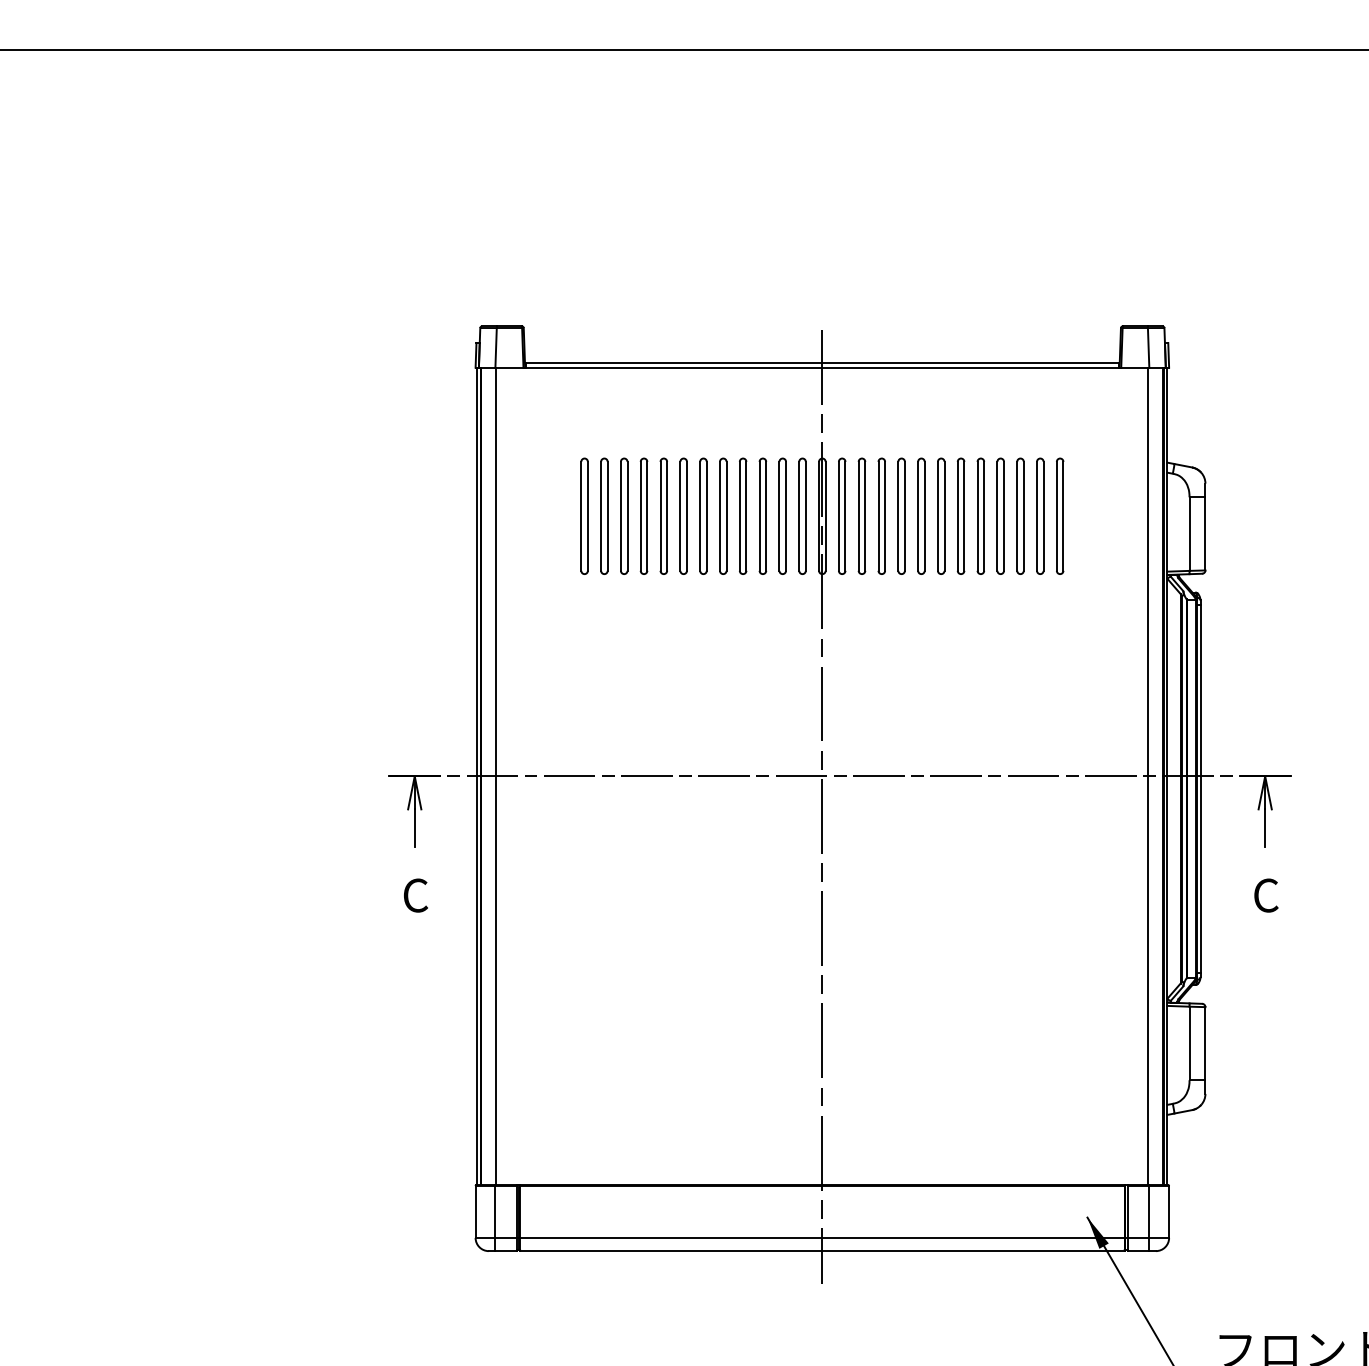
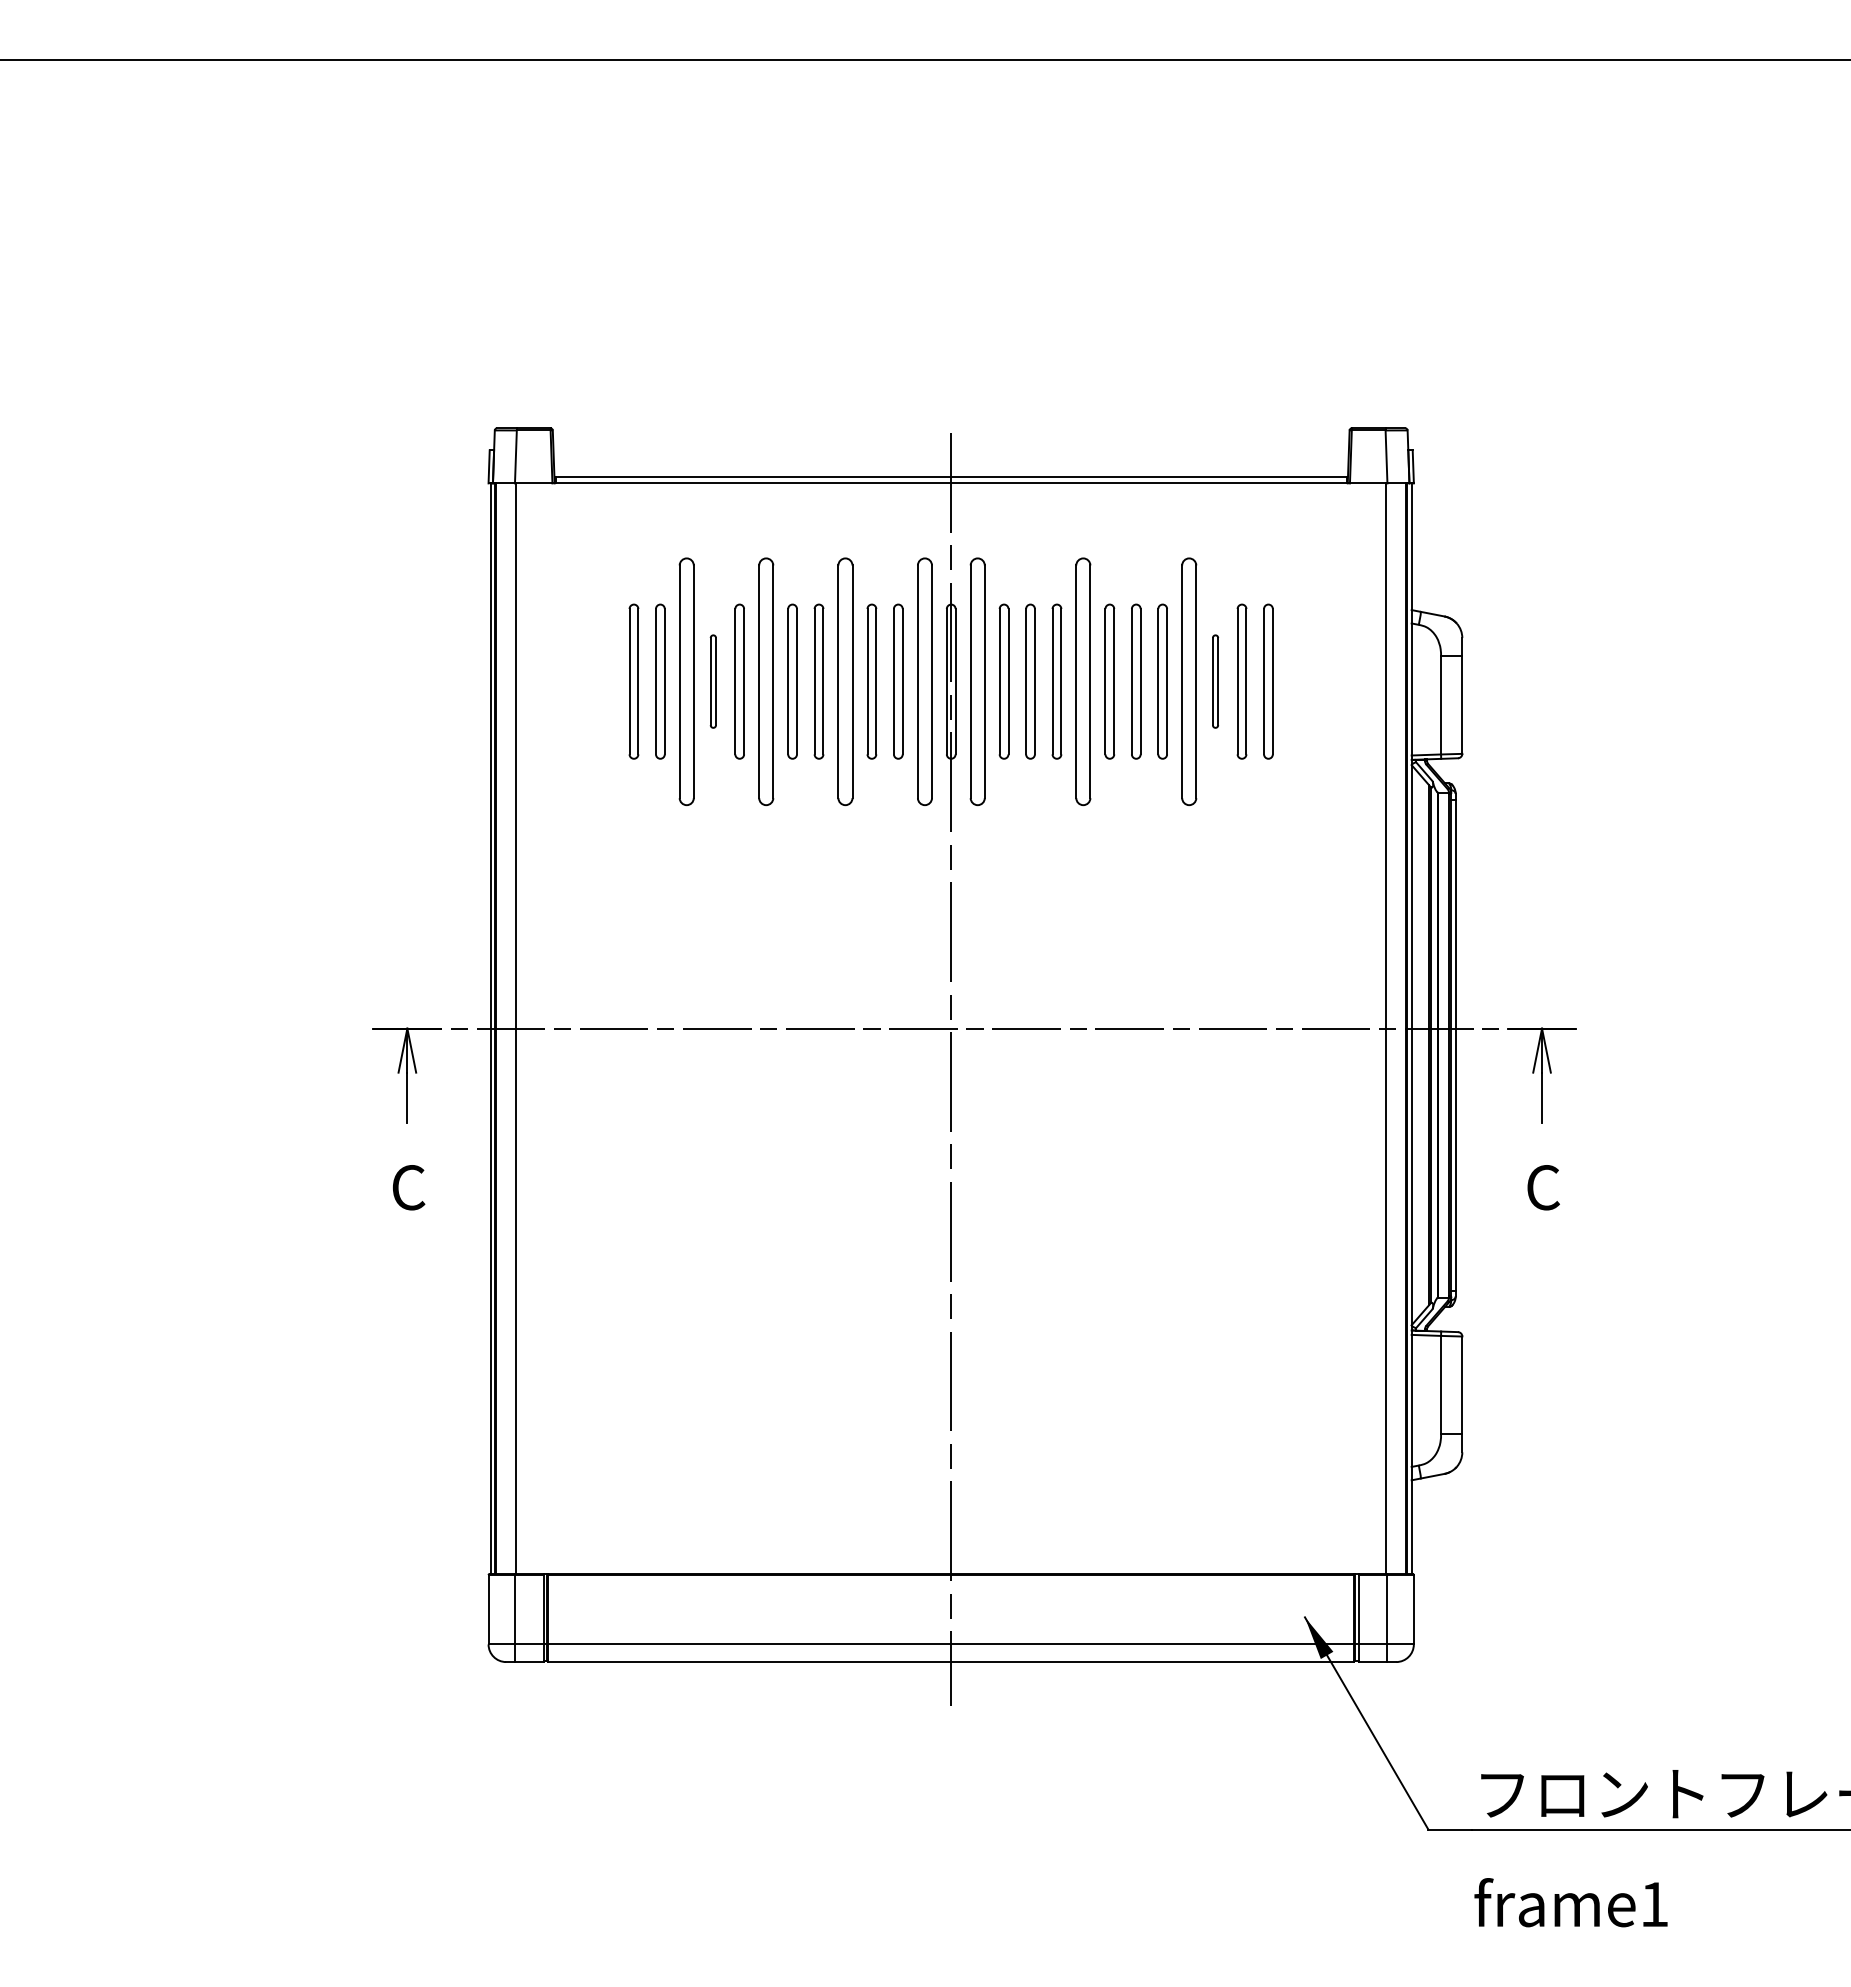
part: (623, 516) -> (686, 681), size x1.6
part: (644, 516) -> (713, 681), size x0.6
part: (683, 516) -> (765, 681), size x1.6
part: (743, 516) -> (845, 681), size x1.6
part: (802, 516) -> (924, 681), size x1.6
part: (842, 516) -> (977, 681), size x1.6
part: (921, 516) -> (1083, 681), size x1.6
part: (1000, 516) -> (1188, 681), size x1.6
part: (1020, 516) -> (1215, 681), size x0.6

